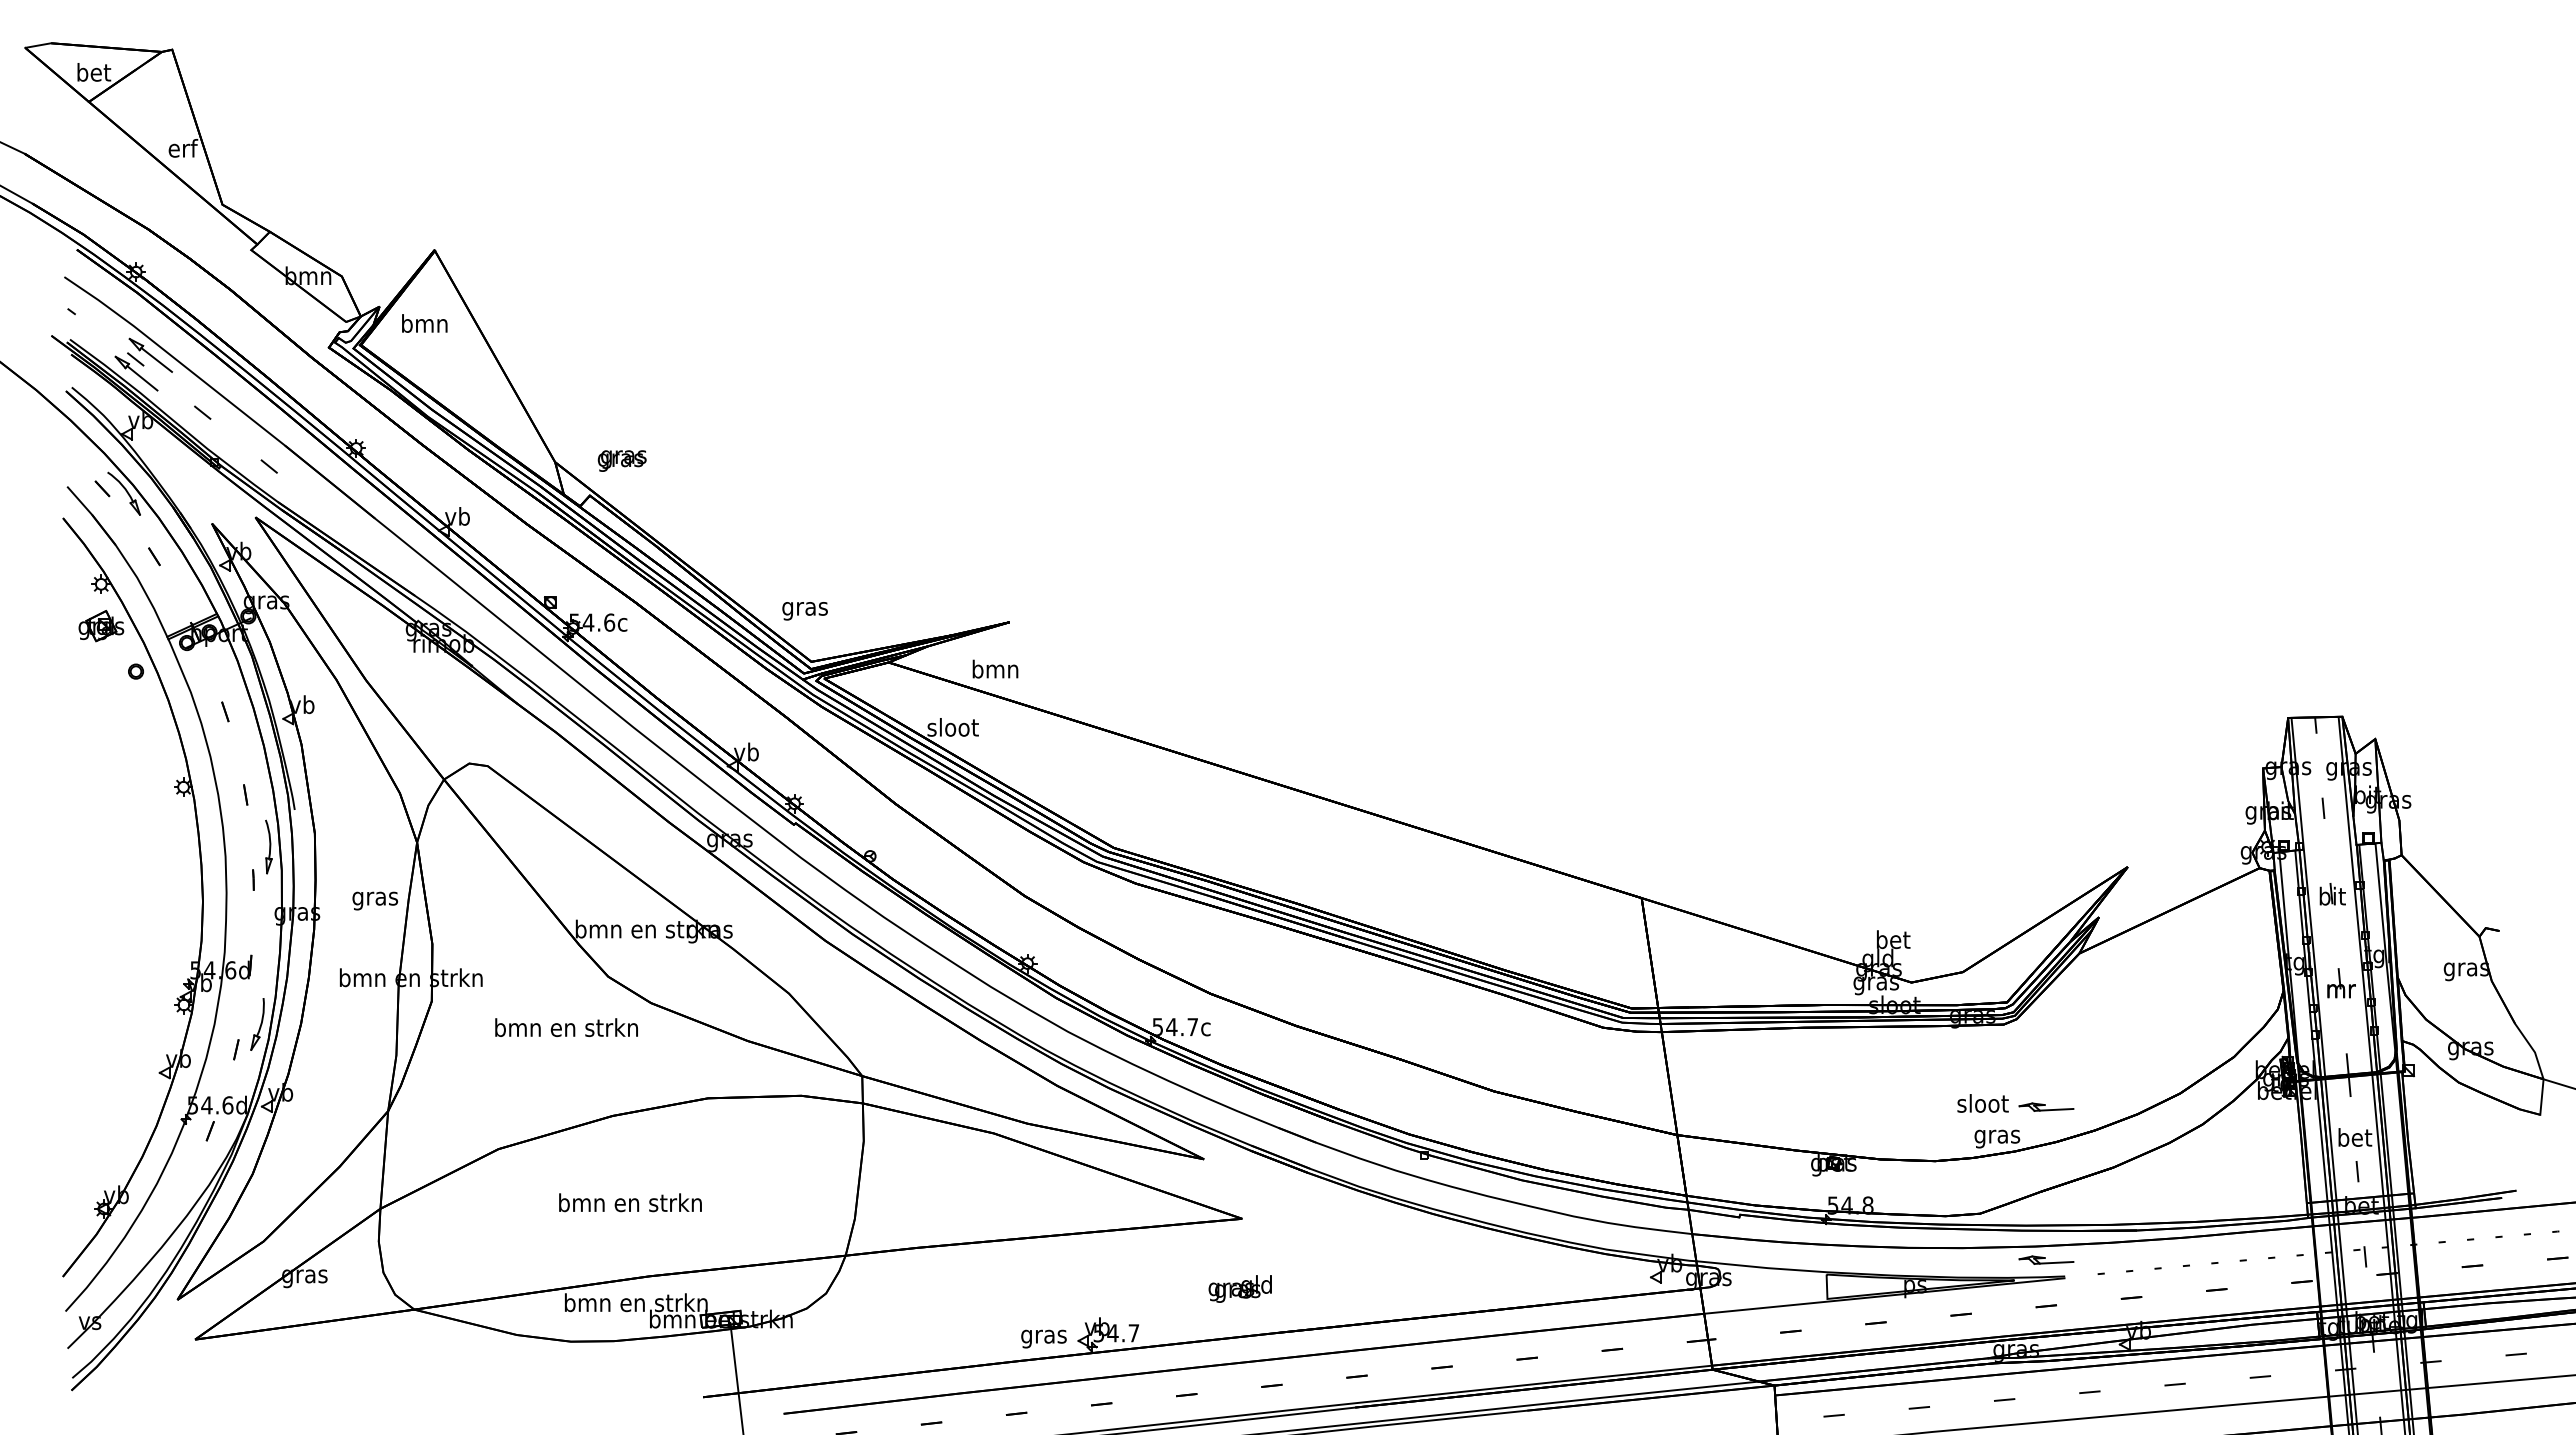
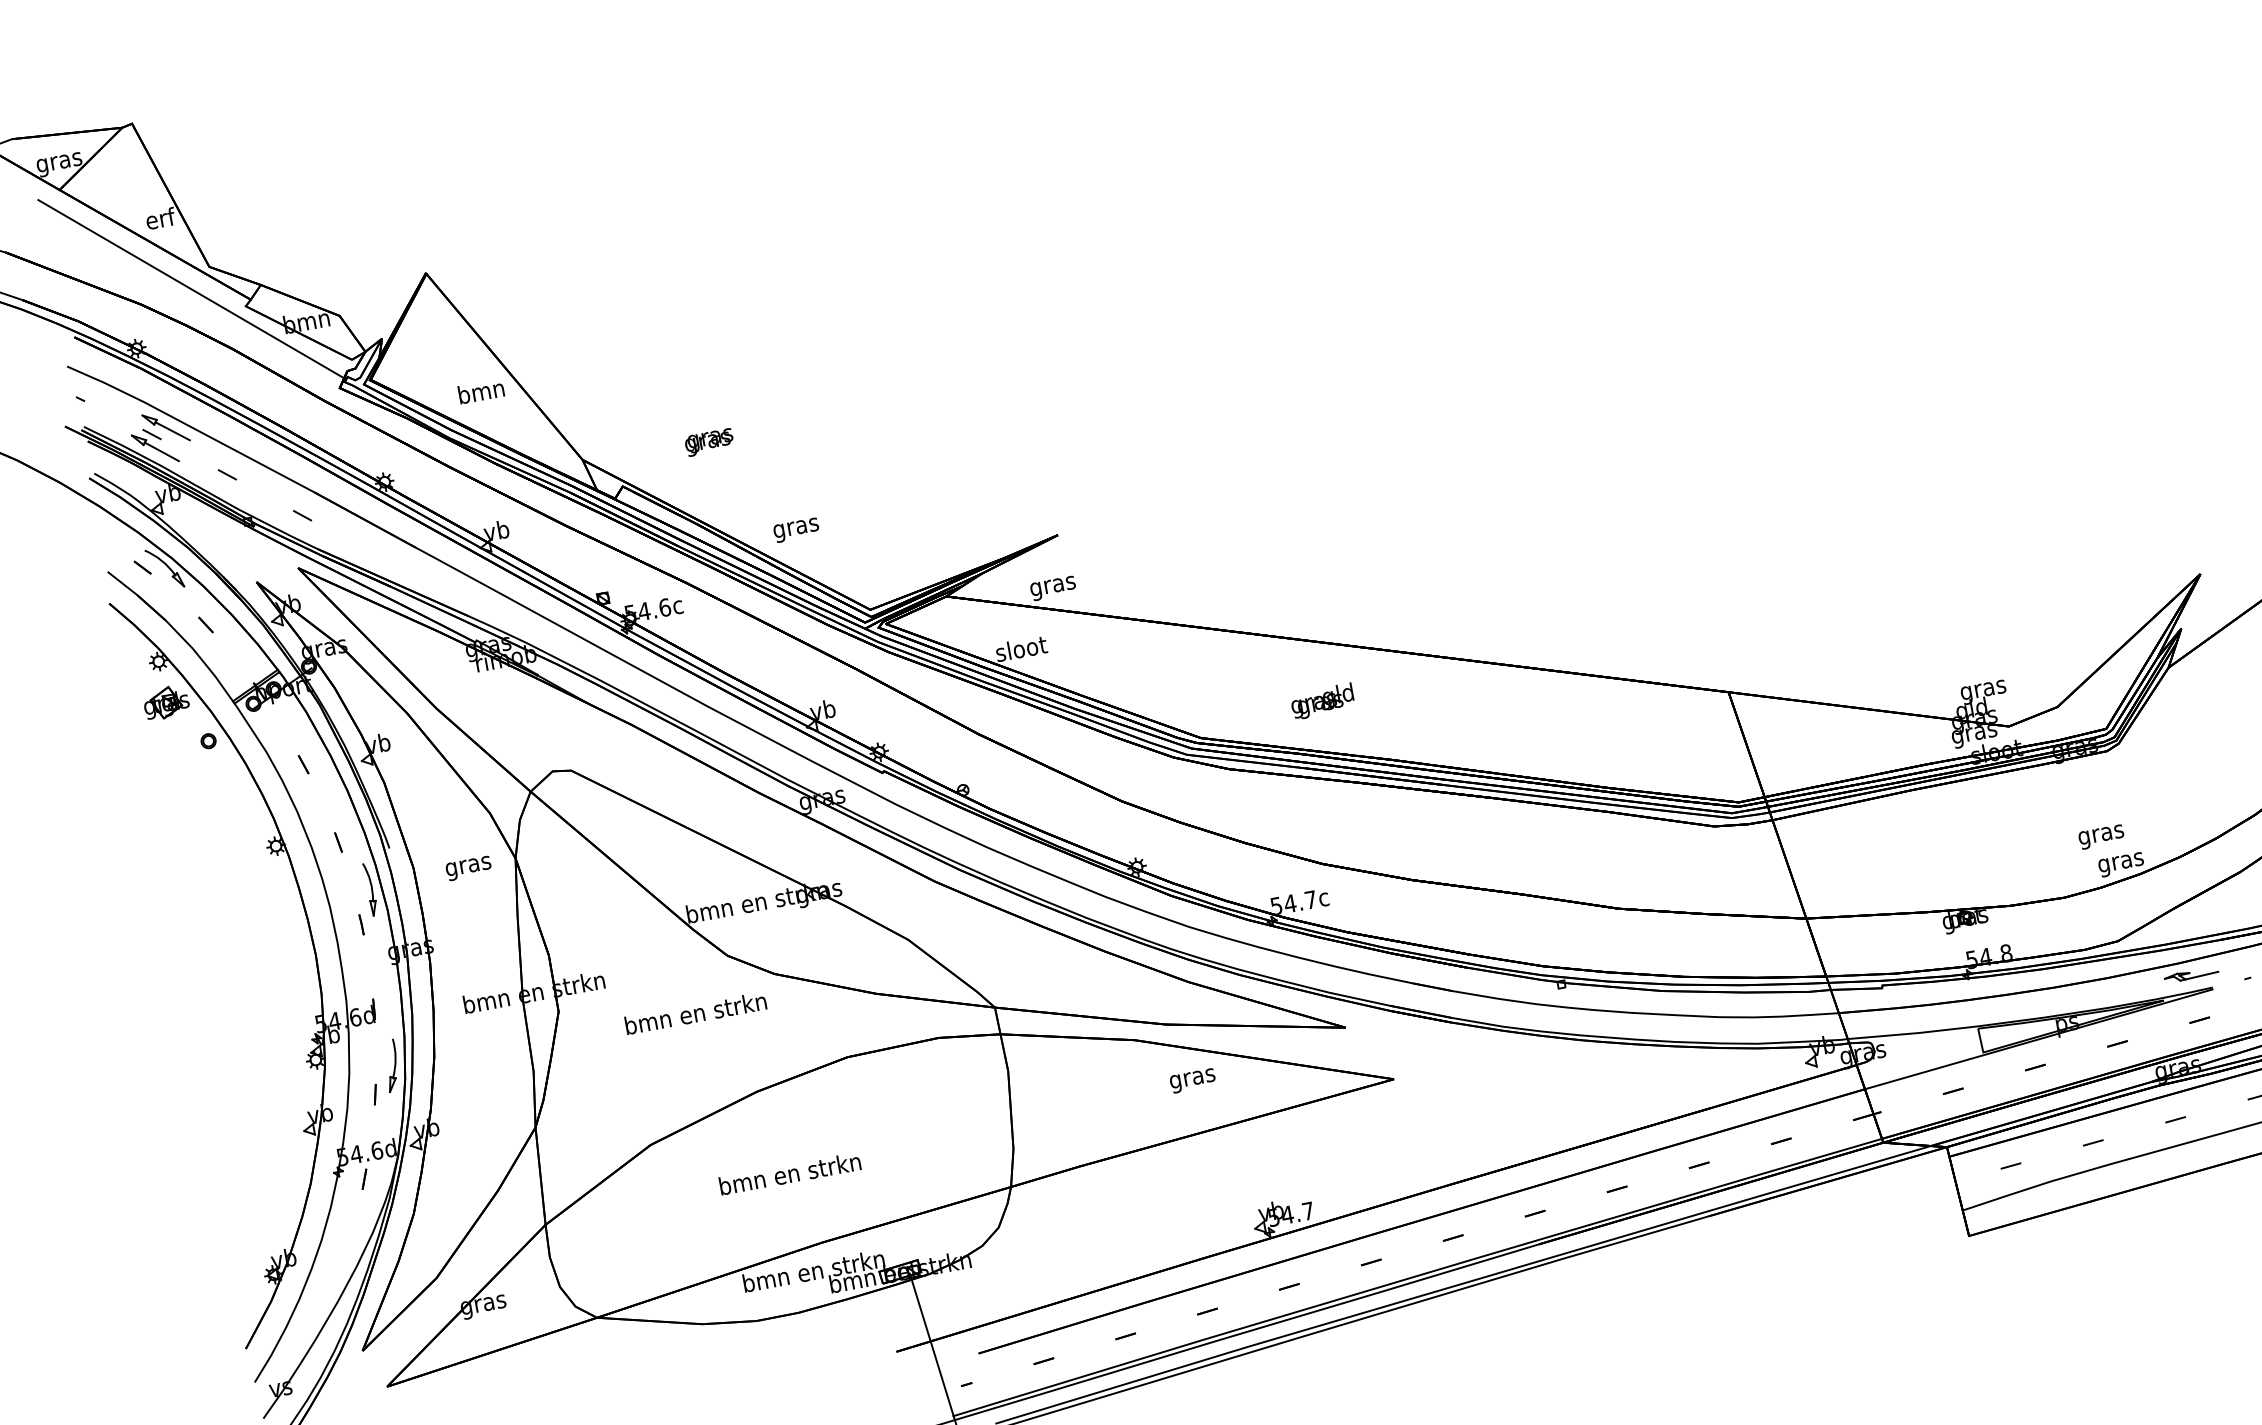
text: (93, 74) -> (59, 162), bet -> gras
line: (201, 223) -> (192, 289), added
text: (424, 323) -> (481, 391), moved
text: (621, 460) -> (708, 442), moved
text: (804, 611) -> (795, 530), moved
text: (995, 671) -> (1052, 586), bmn -> gras
text: (375, 900) -> (468, 867), moved
text: (1892, 941) -> (1982, 689), bet -> gras
text: (1982, 1105) -> (2100, 834), sloot -> gras
part: (2046, 1106) -> (2163, 823), removed
text: (1239, 1288) -> (1321, 701), moved
text: (1043, 1338) -> (1192, 1080), moved

